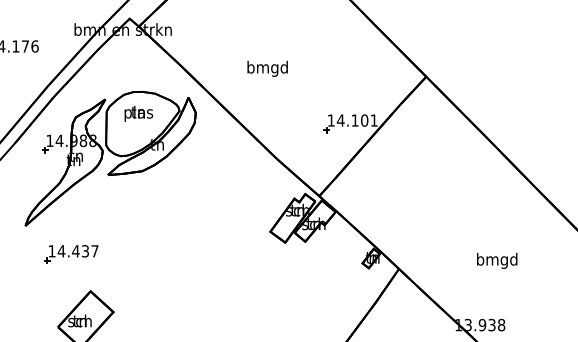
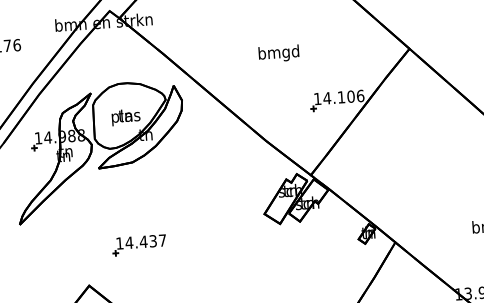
text: (267, 68) -> (278, 53), moved
text: (138, 113) -> (125, 117), moved
text: (373, 120) -> (359, 96), 14.101 -> 14.106
part: (71, 254) -> (139, 245), moved

